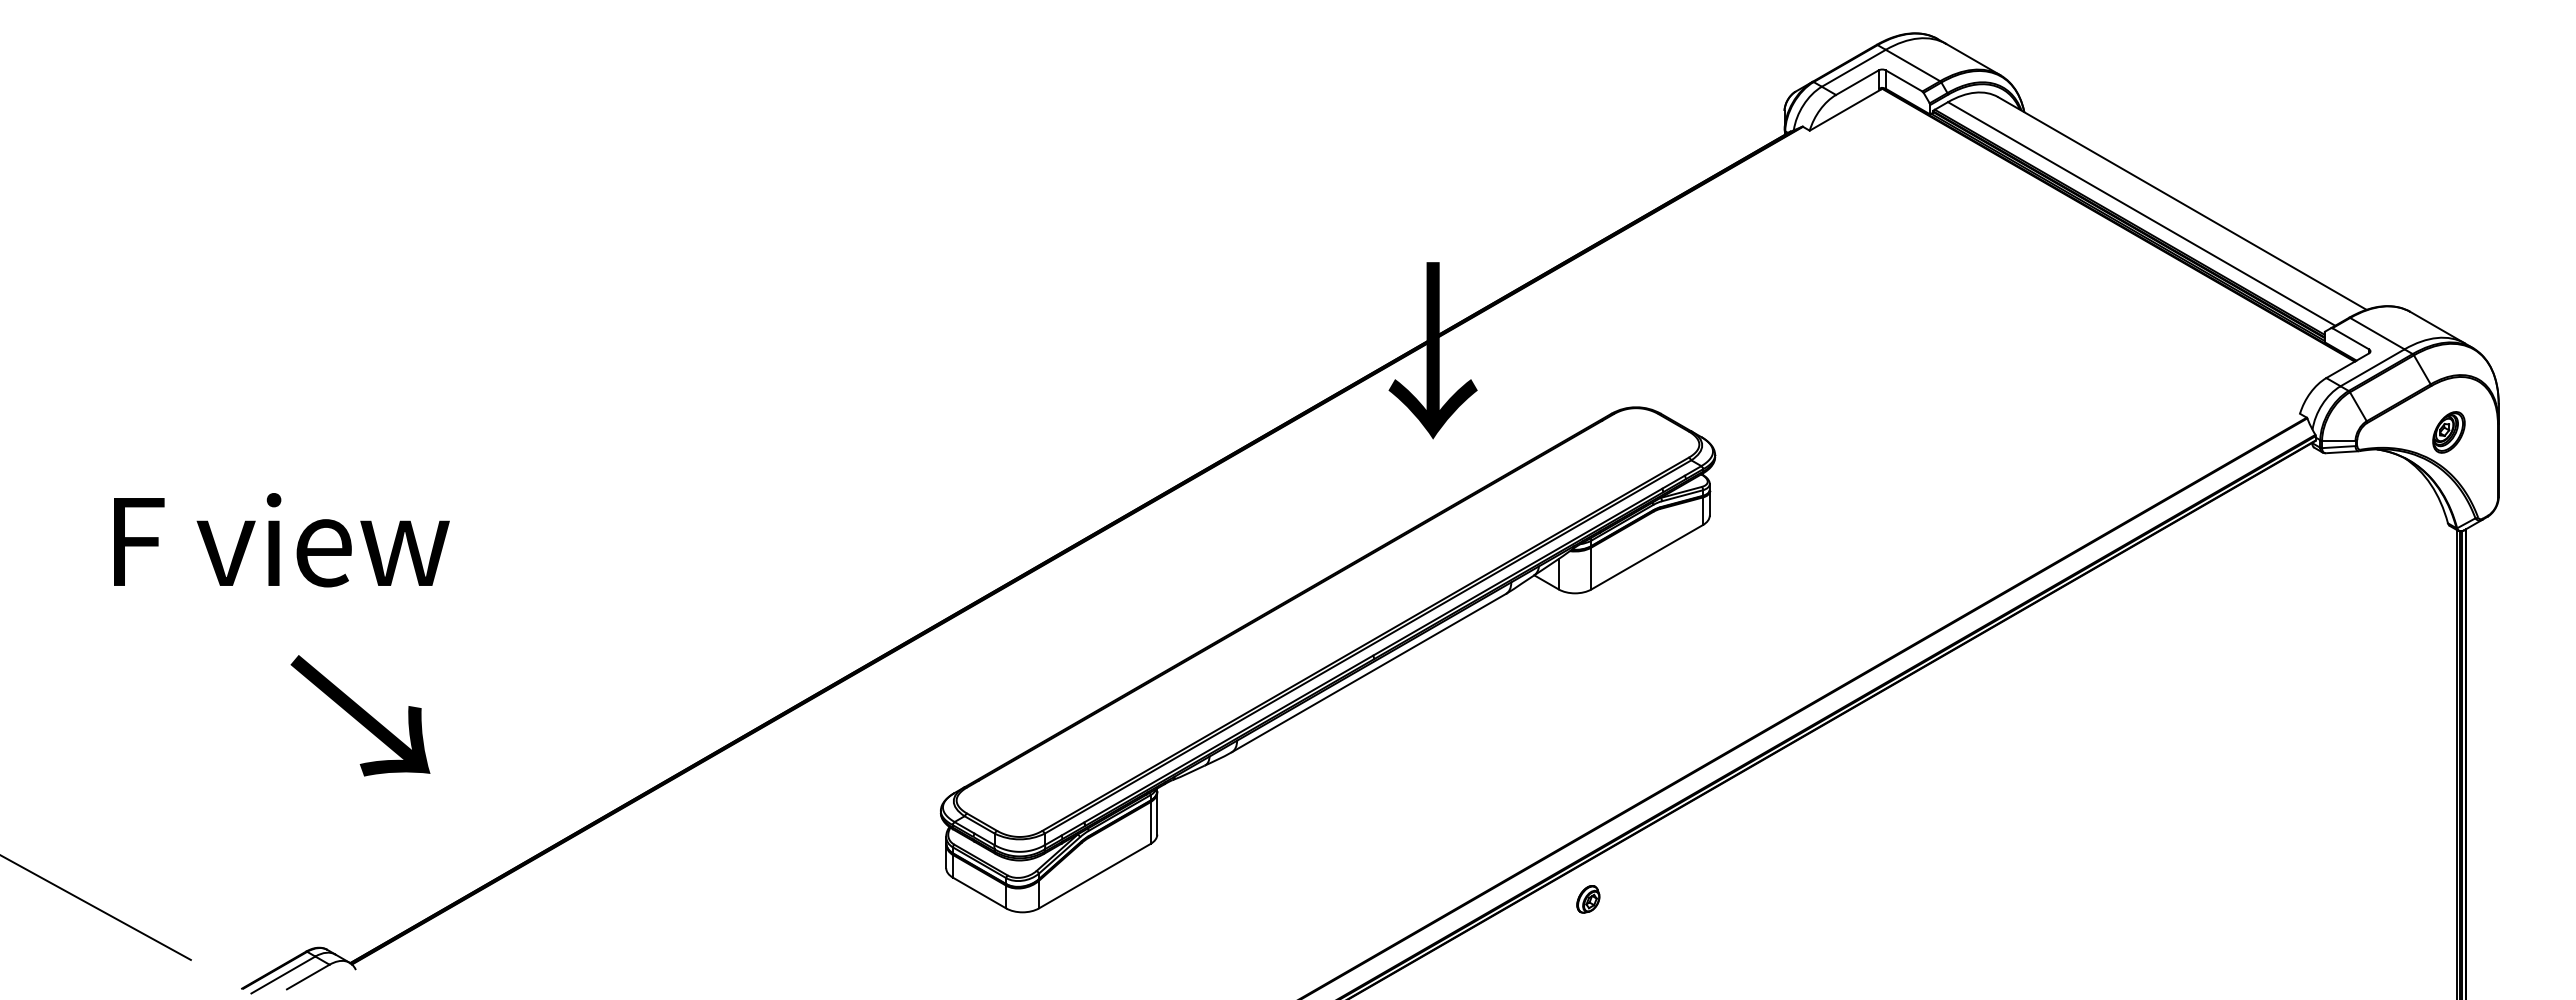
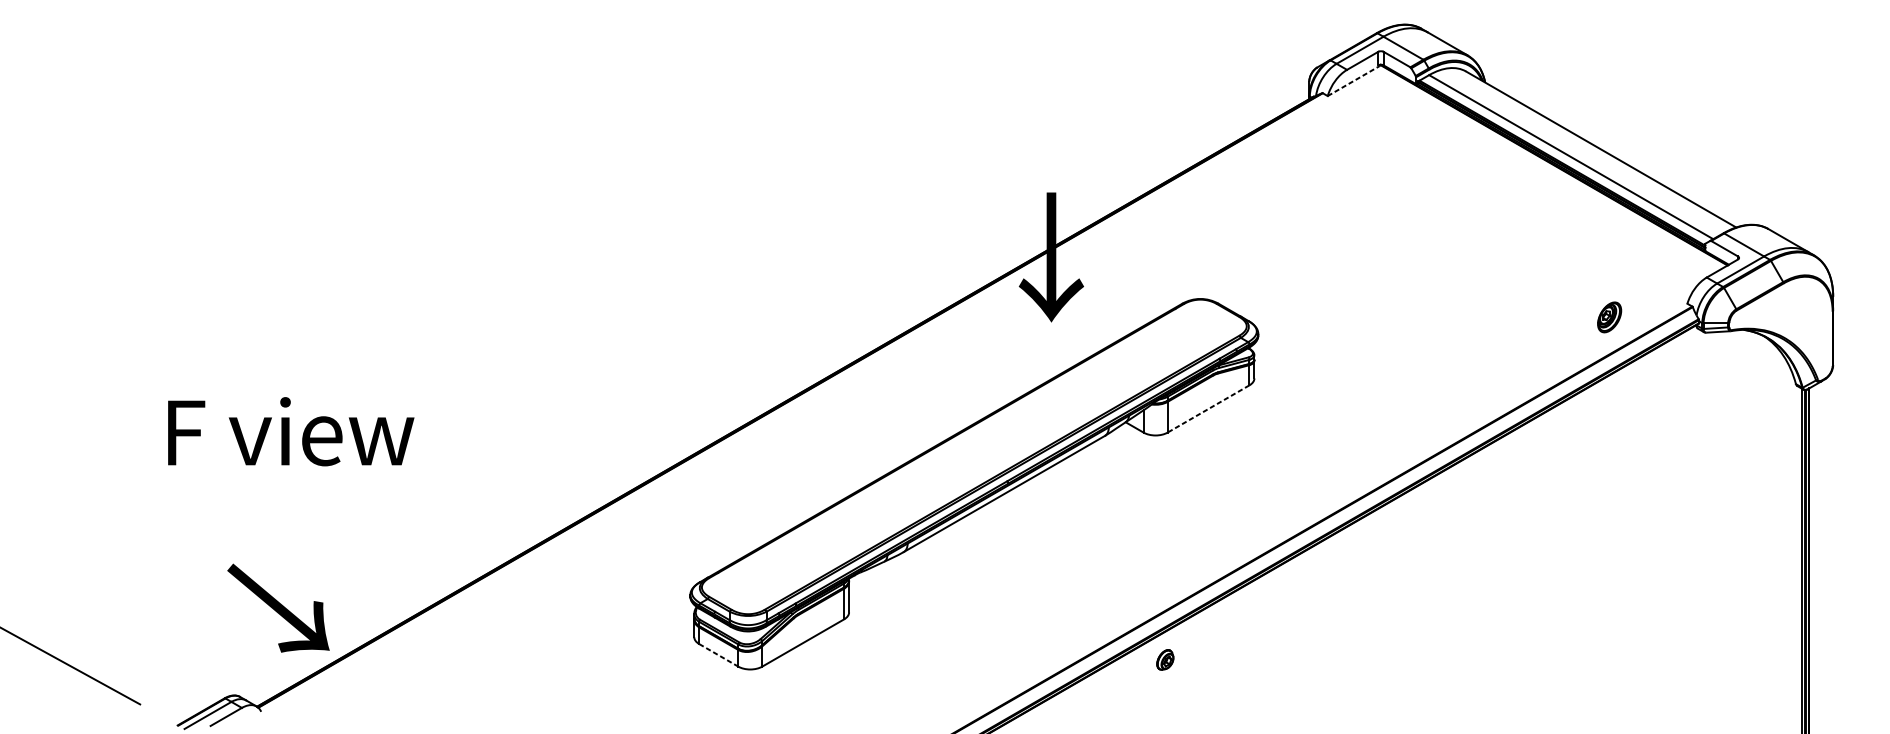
line: (1845, 110) -> (1353, 81), solid -> dashed
part: (2448, 432) -> (1609, 317), moved
text: (281, 540) -> (290, 431), moved
line: (1646, 557) -> (1207, 409), solid -> dashed
text: (360, 715) -> (278, 607), moved
line: (979, 893) -> (718, 655), solid -> dashed

